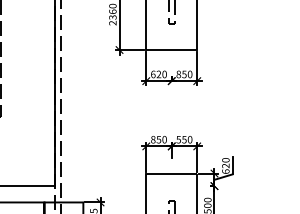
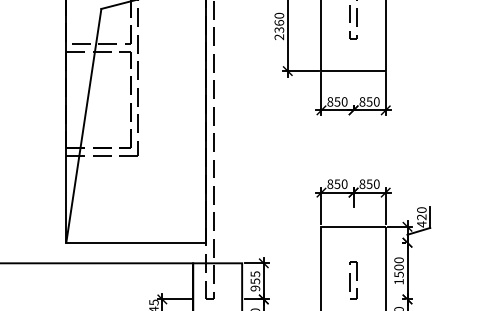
text: (155, 74) -> (333, 101), 620 -> 850
text: (178, 139) -> (362, 183), 550 -> 850
text: (225, 171) -> (421, 224), 620 -> 420

